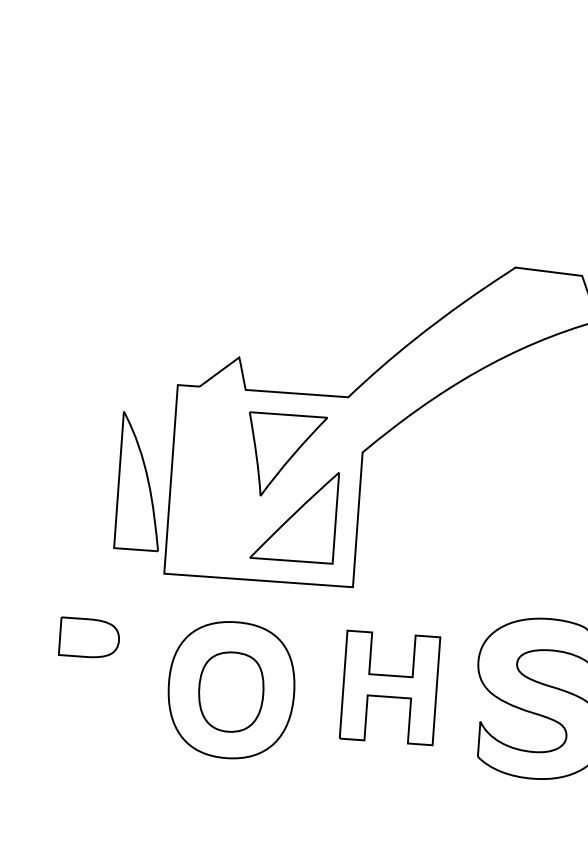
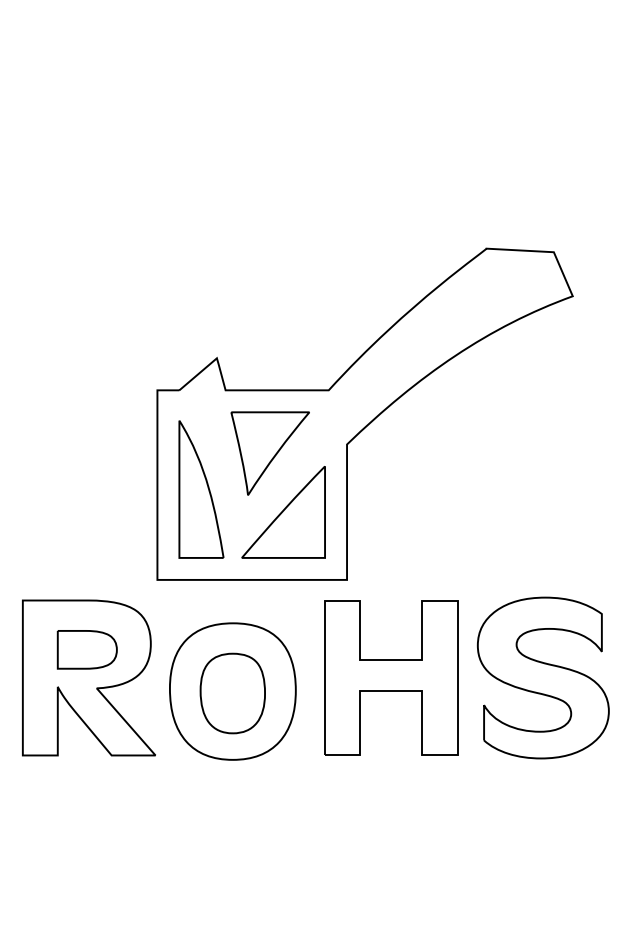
part: (140, 481) -> (201, 489), moved
part: (88, 665) -> (88, 677), added
part: (390, 687) -> (391, 677), size x1.43

